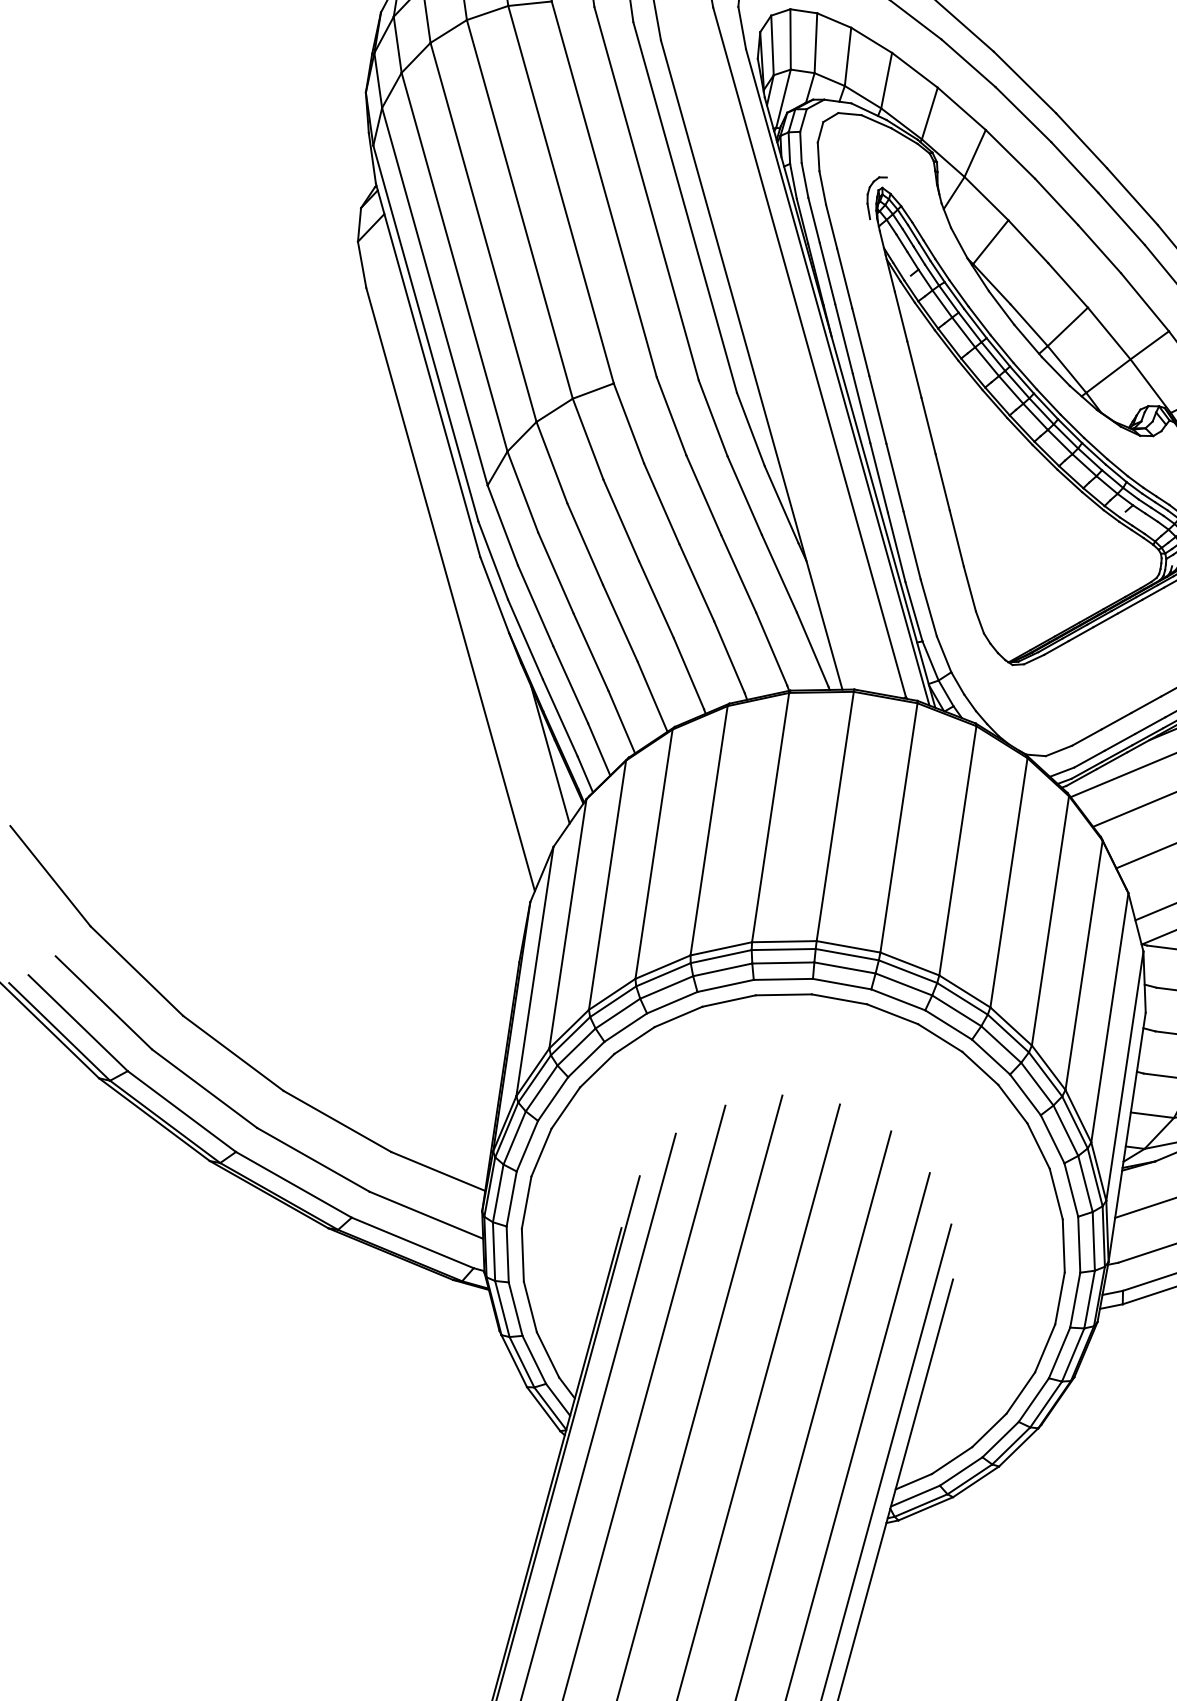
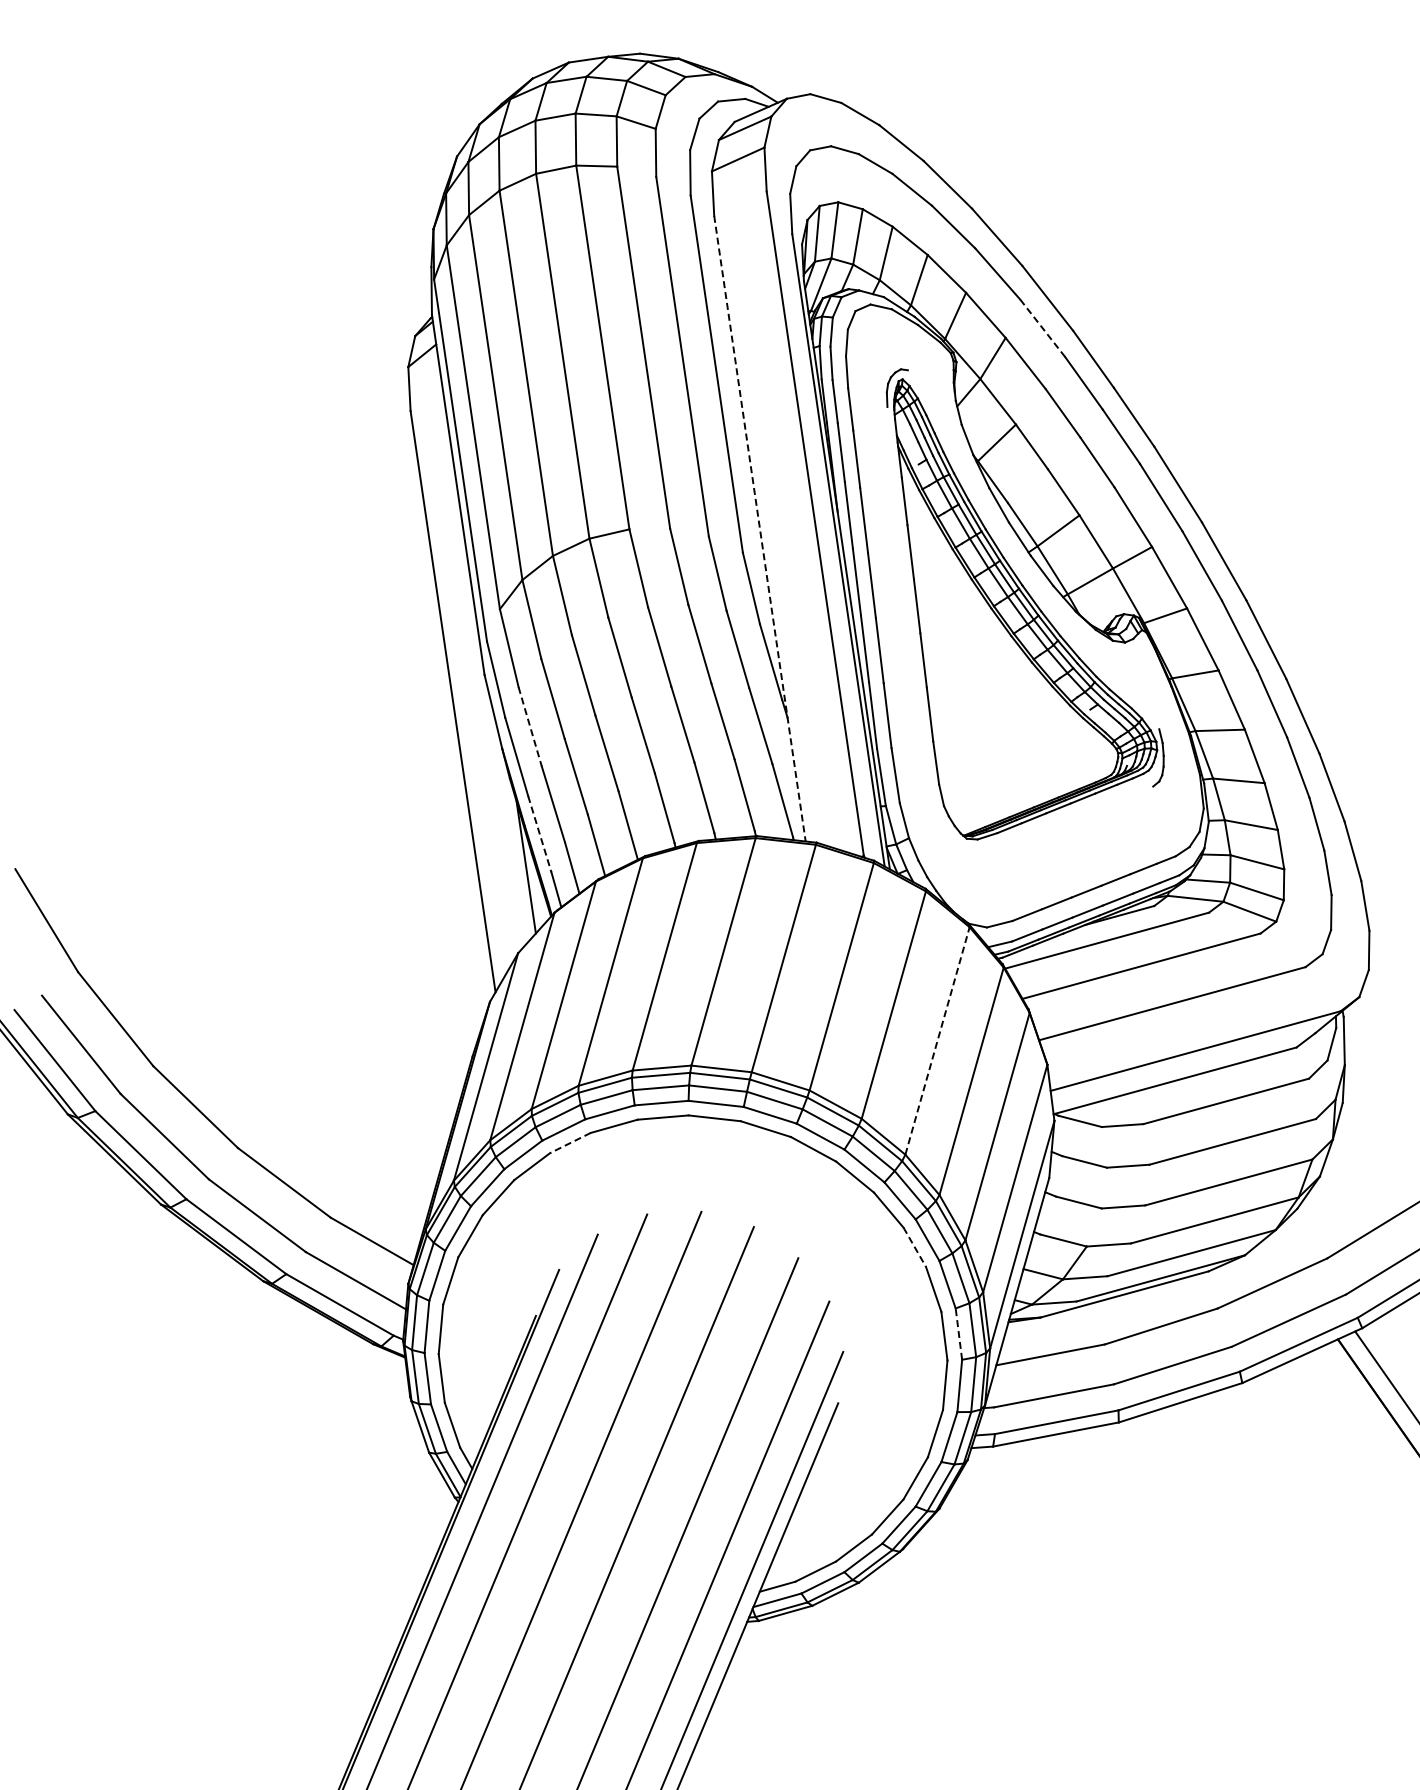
line: (1023, 115) -> (1042, 328), solid -> dashed
line: (752, 365) -> (760, 529), solid -> dashed
line: (536, 606) -> (530, 727), solid -> dashed
line: (560, 718) -> (539, 834), solid -> dashed
line: (1008, 882) -> (937, 1040), solid -> dashed
line: (634, 1041) -> (570, 1143), solid -> dashed
line: (1012, 1104) -> (914, 1247), solid -> dashed
line: (1070, 1190) -> (958, 1334), solid -> dashed

